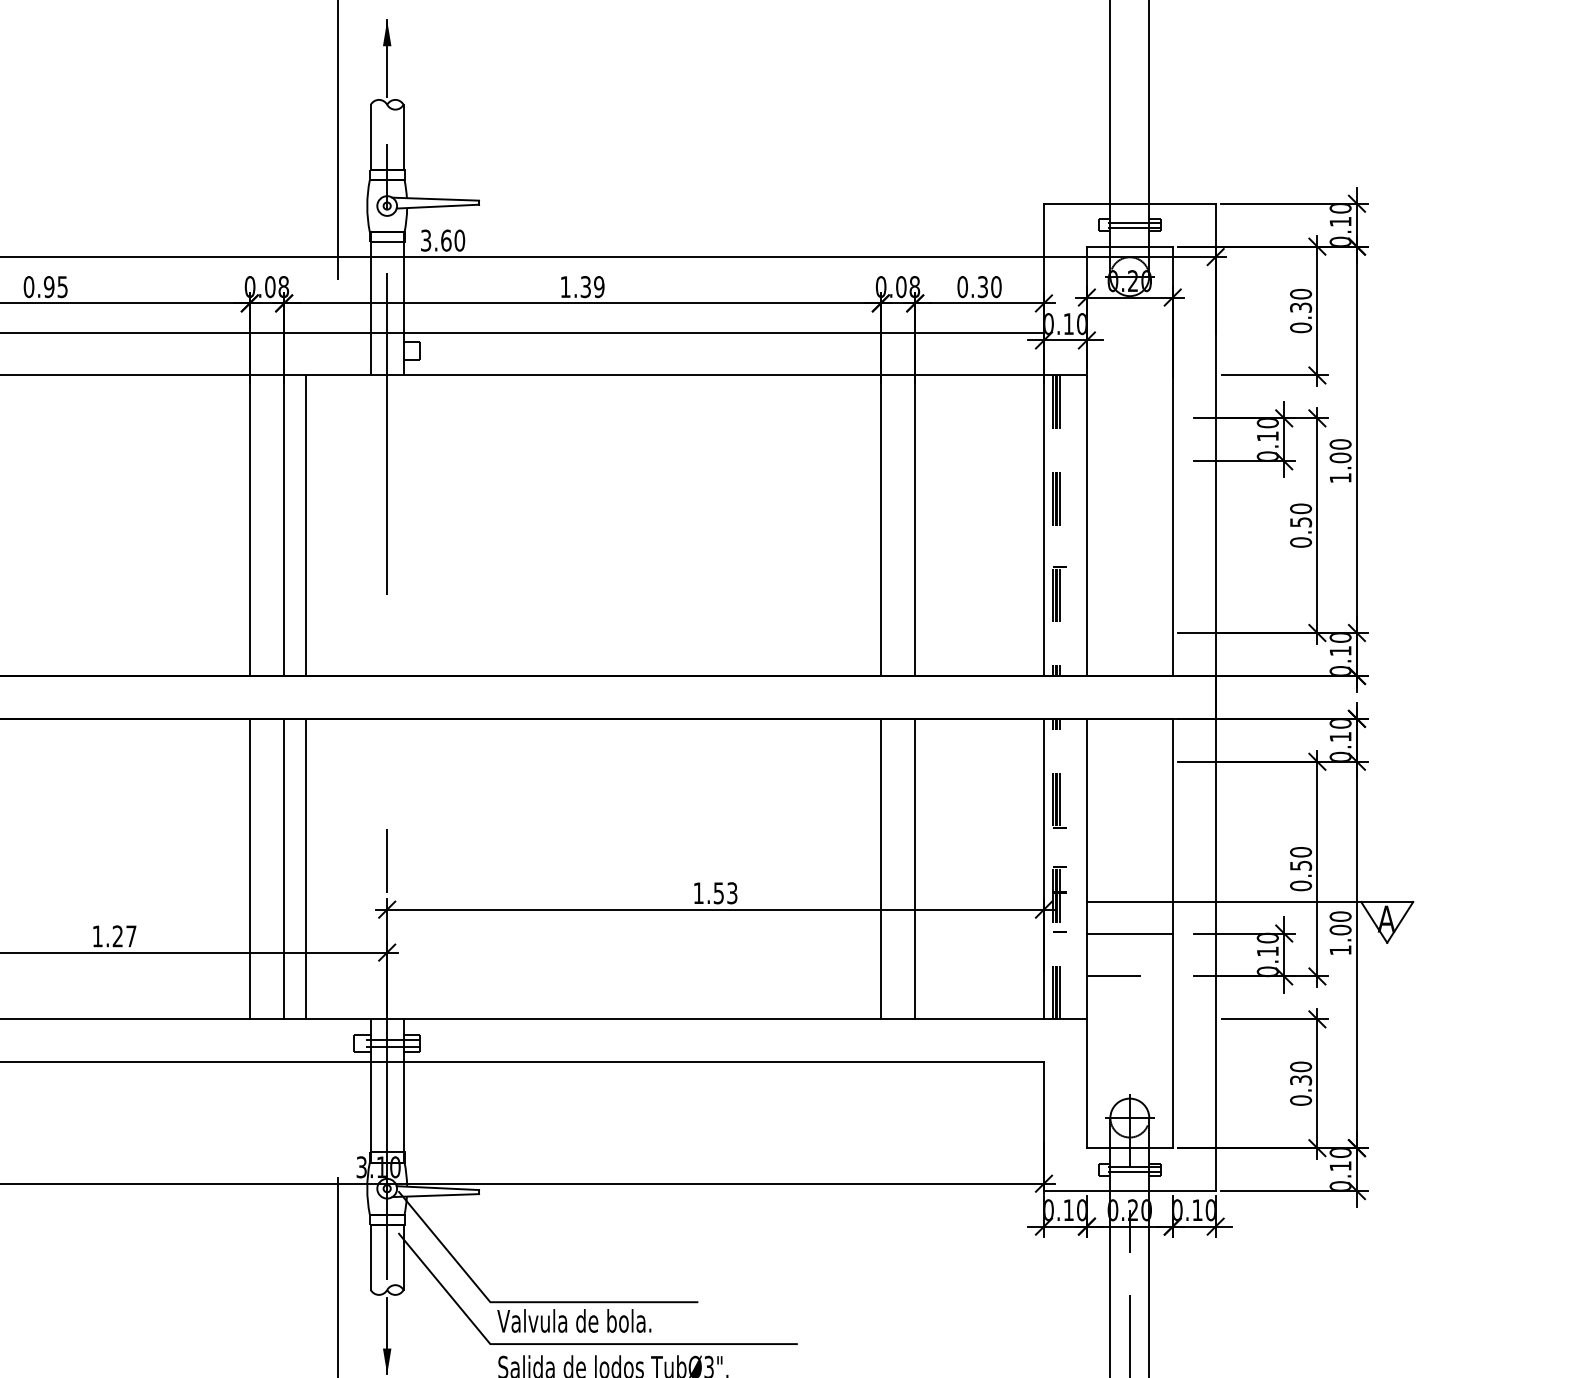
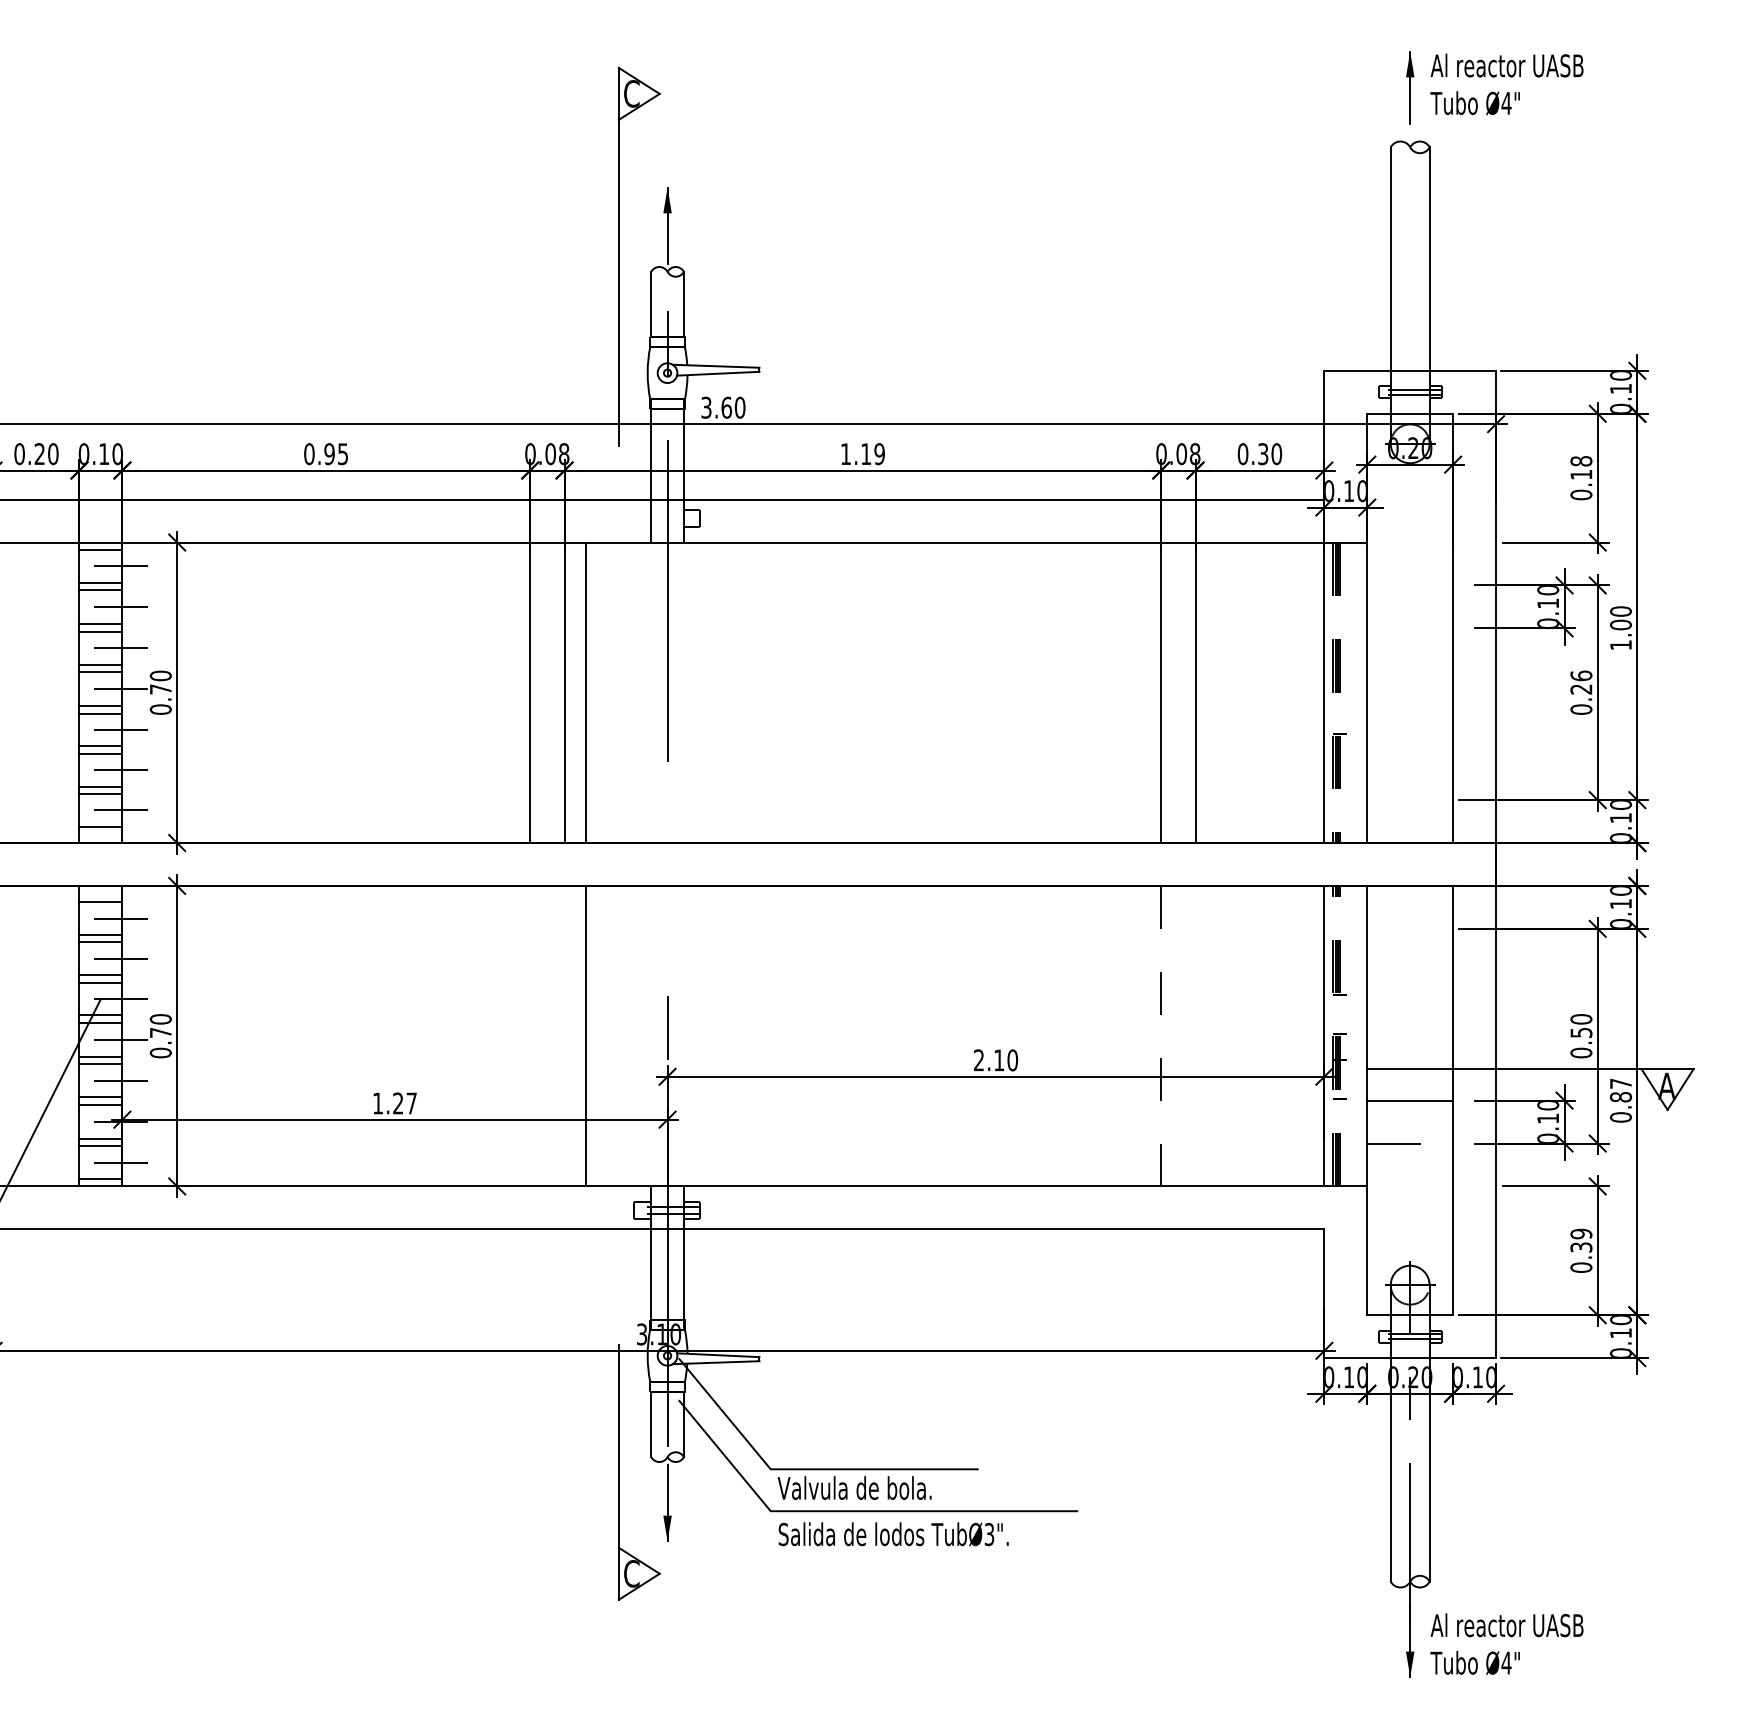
text: (586, 287) -> (866, 454), 1.39 -> 1.19
text: (1301, 300) -> (1581, 467), 0.30 -> 0.18
text: (1301, 515) -> (1581, 682), 0.50 -> 0.26
line: (250, 868) -> (530, 1035), removed
line: (284, 868) -> (564, 1035), removed
line: (881, 868) -> (1161, 1035), solid -> dashed
line: (915, 868) -> (1195, 1035), removed
text: (716, 893) -> (996, 1060), 1.53 -> 2.10
text: (1341, 933) -> (1621, 1100), 1.00 -> 0.87
text: (1301, 1066) -> (1581, 1233), 0.30 -> 0.39

